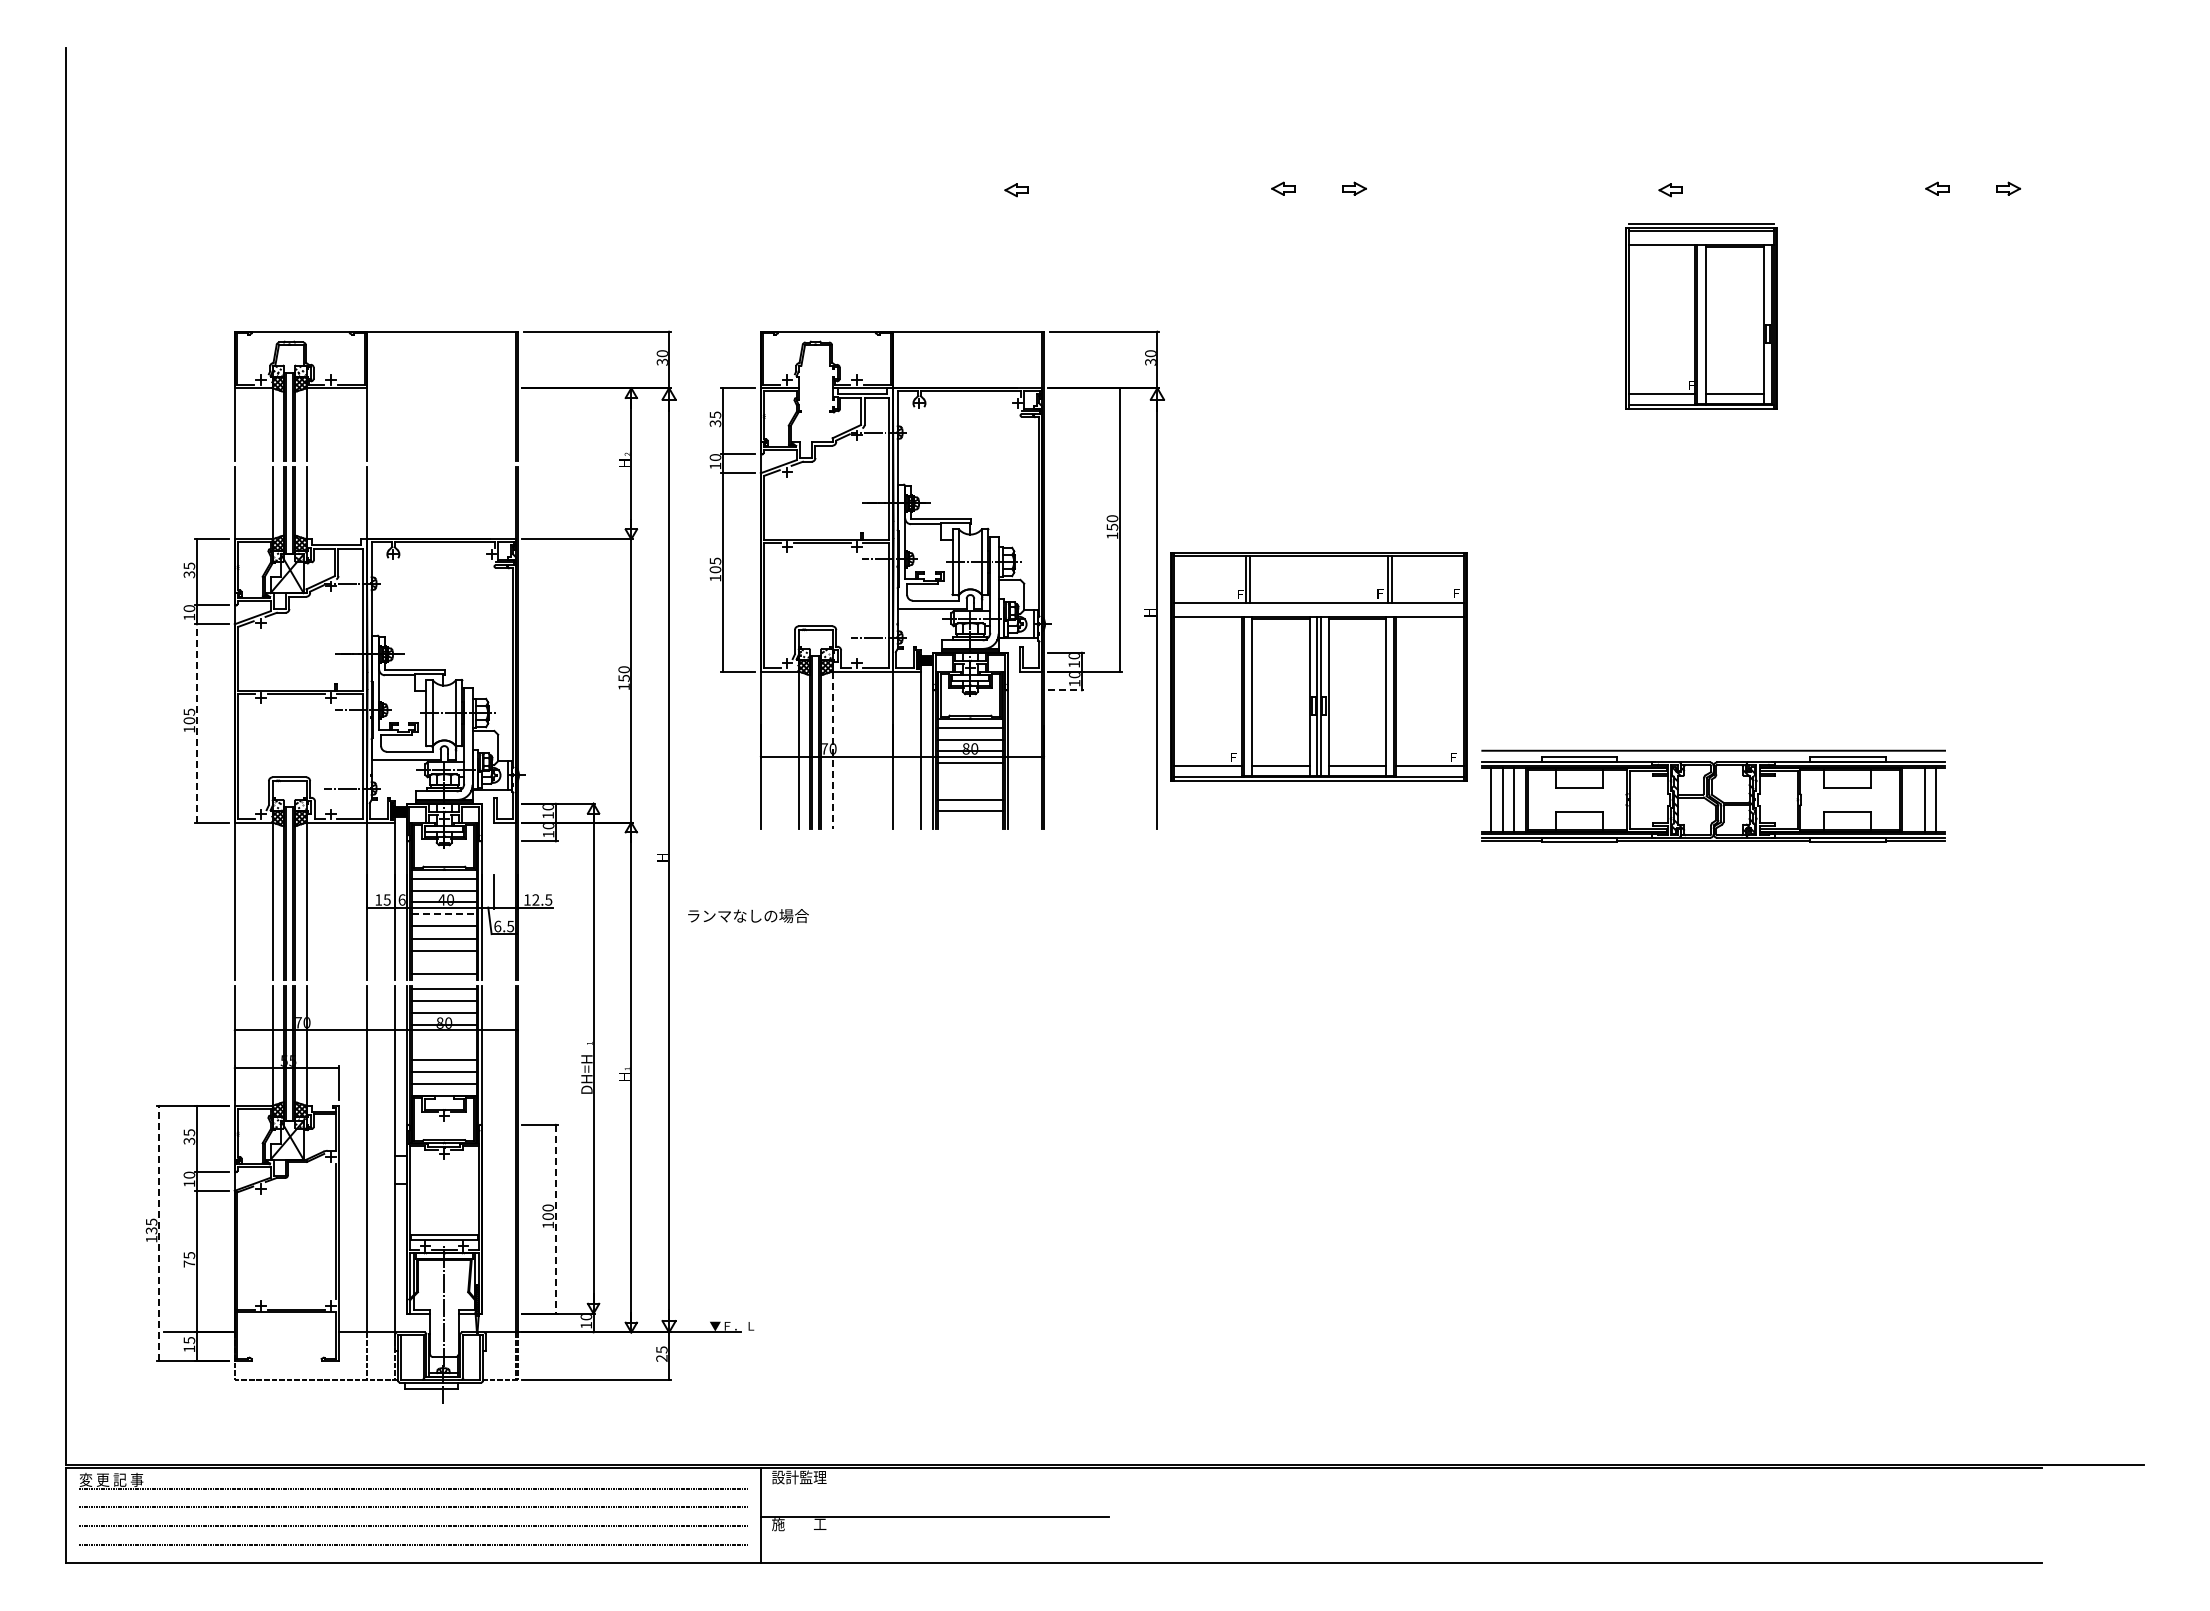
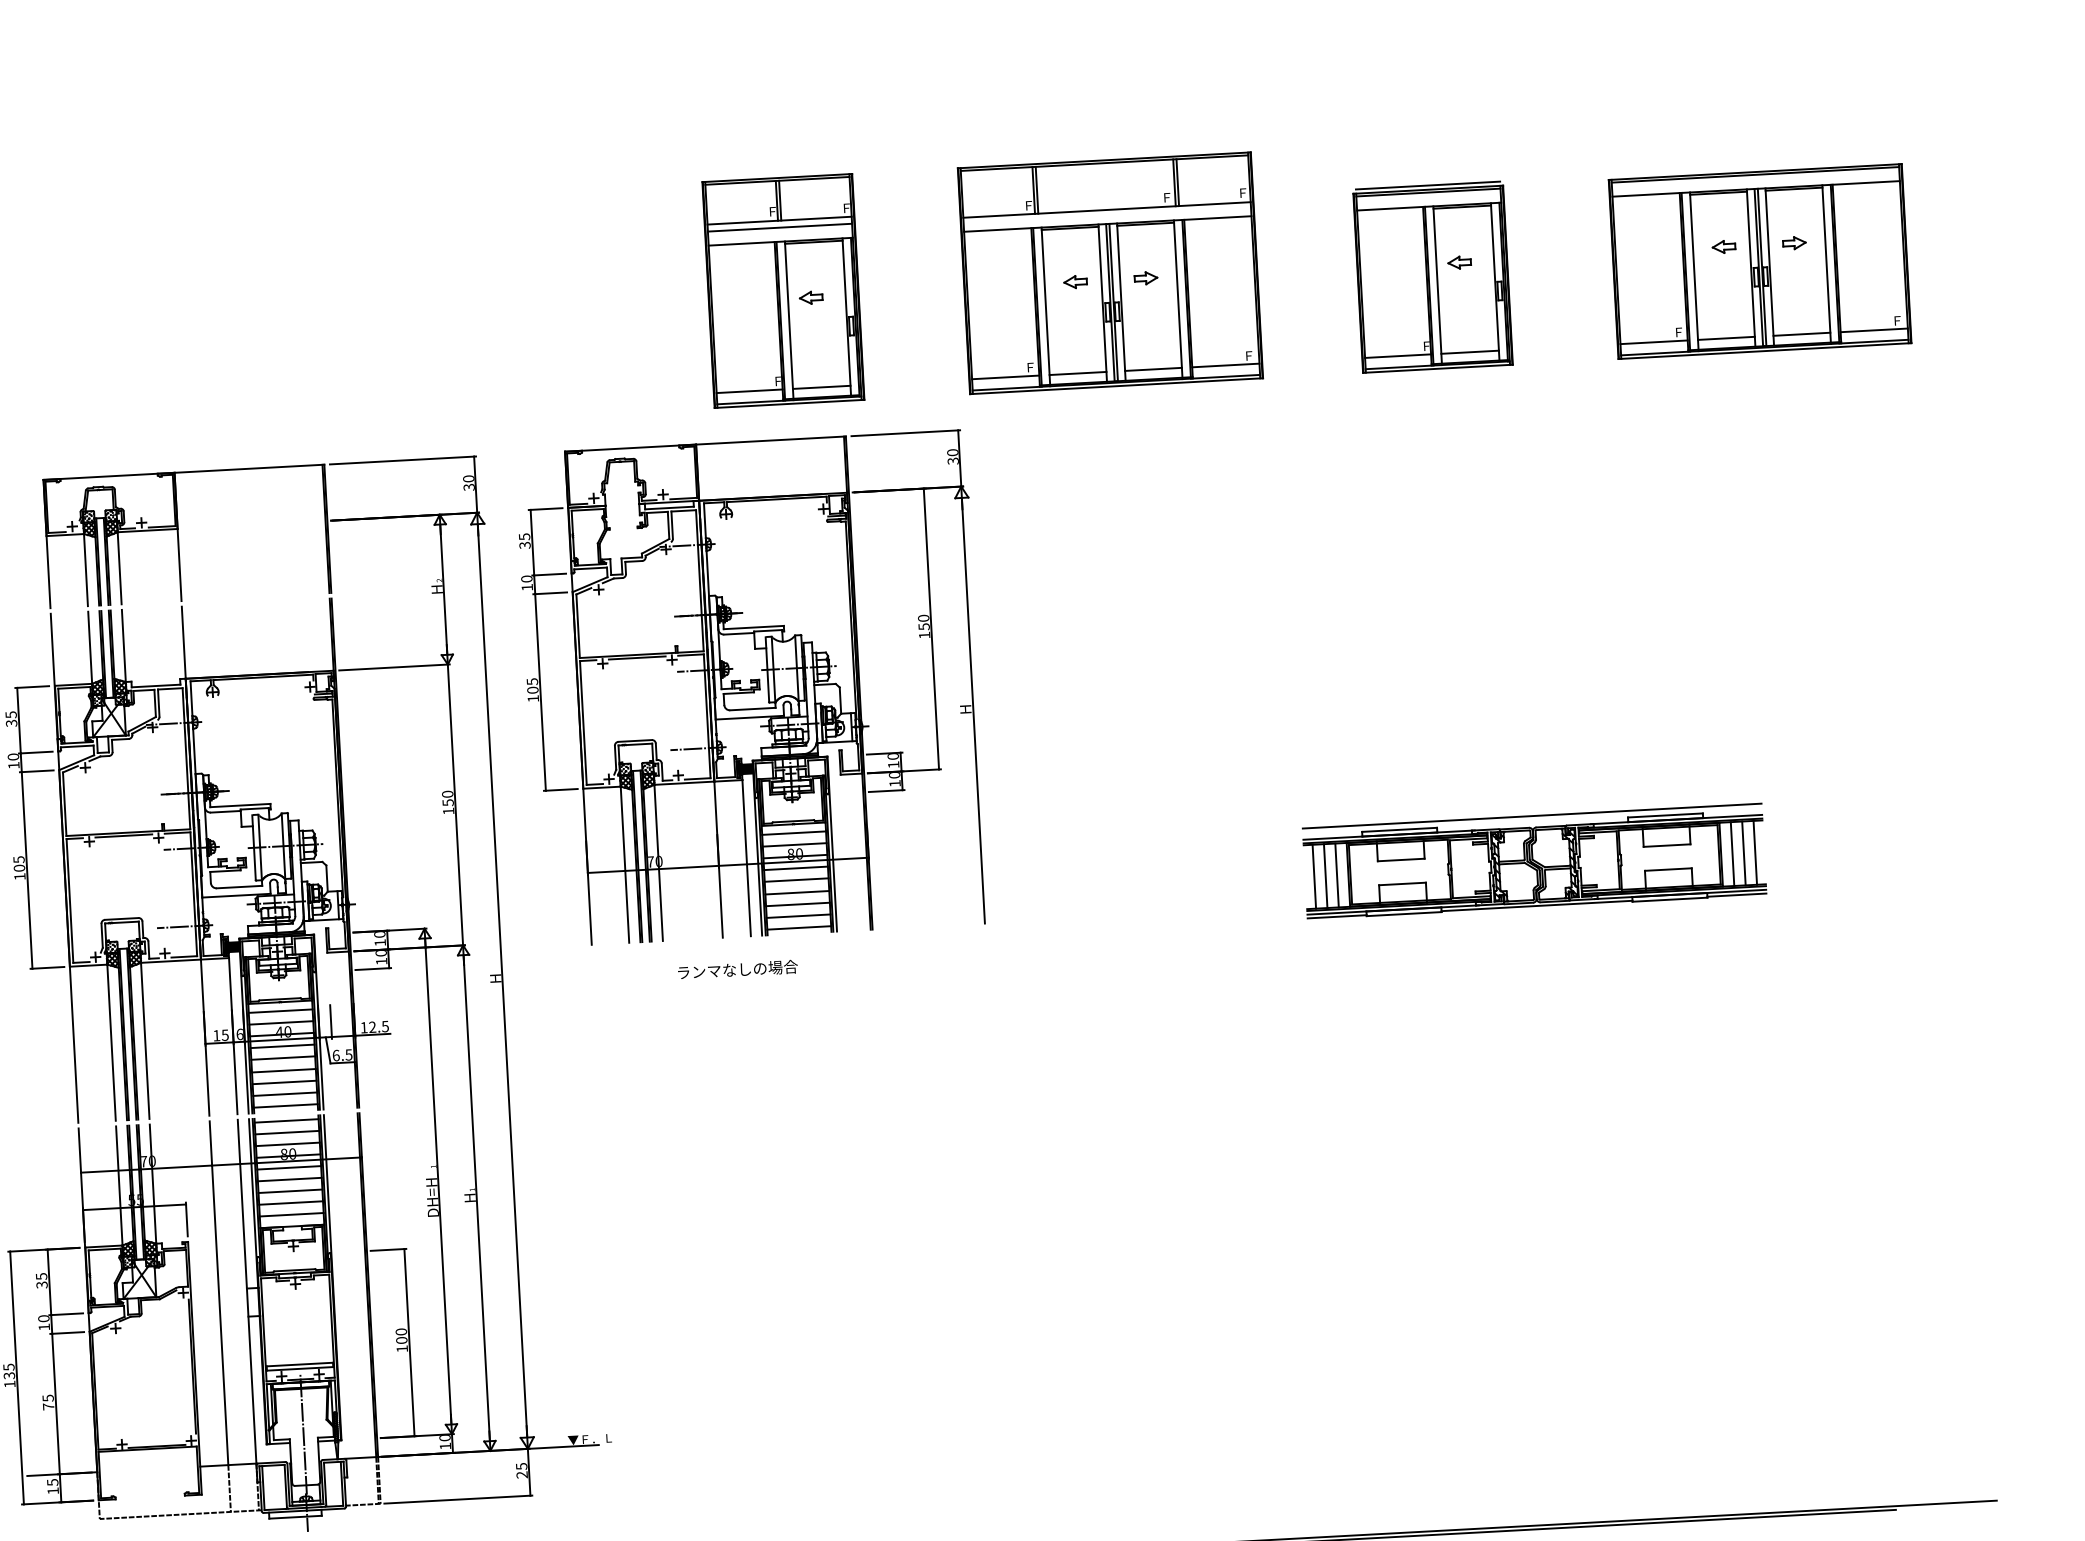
part: (989, 181) -> (783, 290), added
part: (1972, 205) -> (1759, 261), added
part: (1701, 316) -> (1433, 277), moved
part: (1318, 666) -> (1109, 272), moved
line: (1065, 690) -> (886, 791), dashed -> solid
line: (196, 722) -> (26, 869), dashed -> solid
line: (832, 750) -> (658, 863), dashed -> solid
line: (970, 775) -> (796, 880), added
line: (970, 787) -> (797, 892), added
line: (1913, 799) -> (1732, 853), added
line: (970, 823) -> (799, 928), added
line: (444, 914) -> (282, 1046), dashed -> solid
text: (748, 916) -> (737, 970), moved
line: (444, 962) -> (285, 1094), added
line: (444, 1036) -> (289, 1167), added
line: (444, 1048) -> (289, 1179), added
line: (555, 1219) -> (409, 1342), dashed -> solid
line: (159, 1232) -> (17, 1377), dashed -> solid

